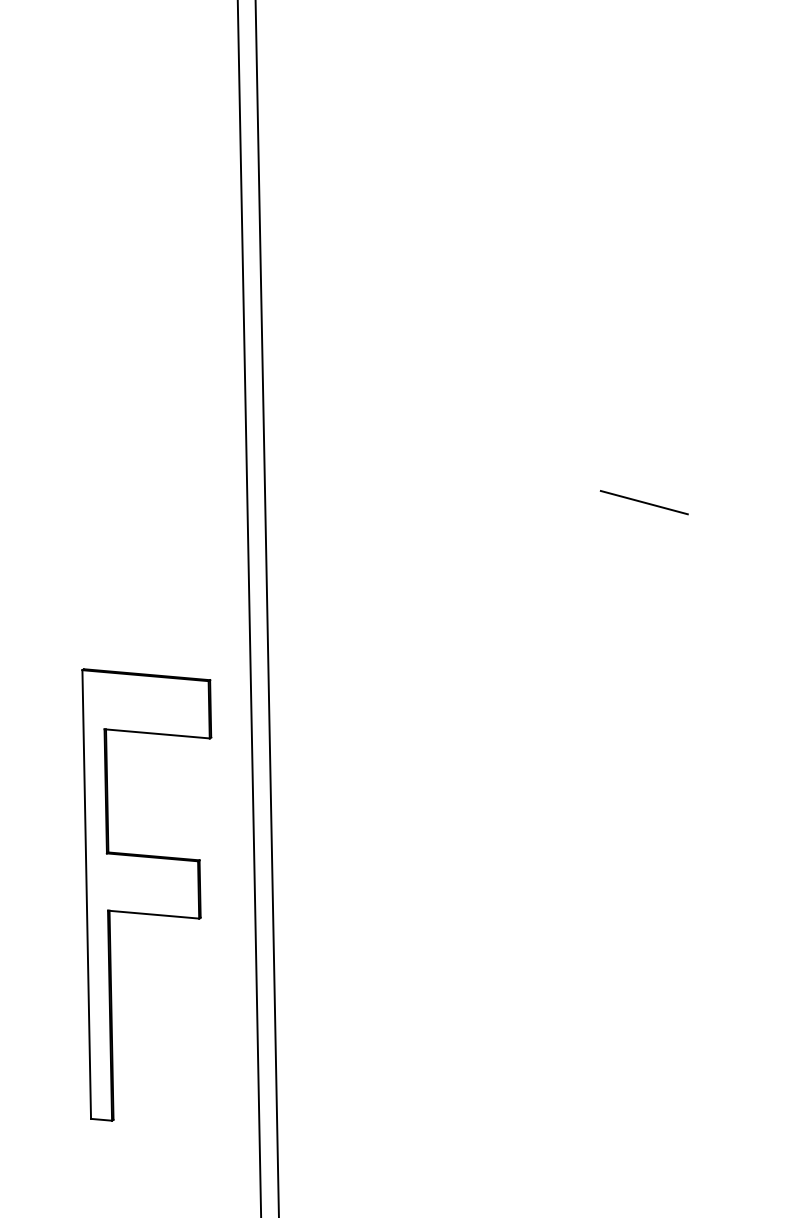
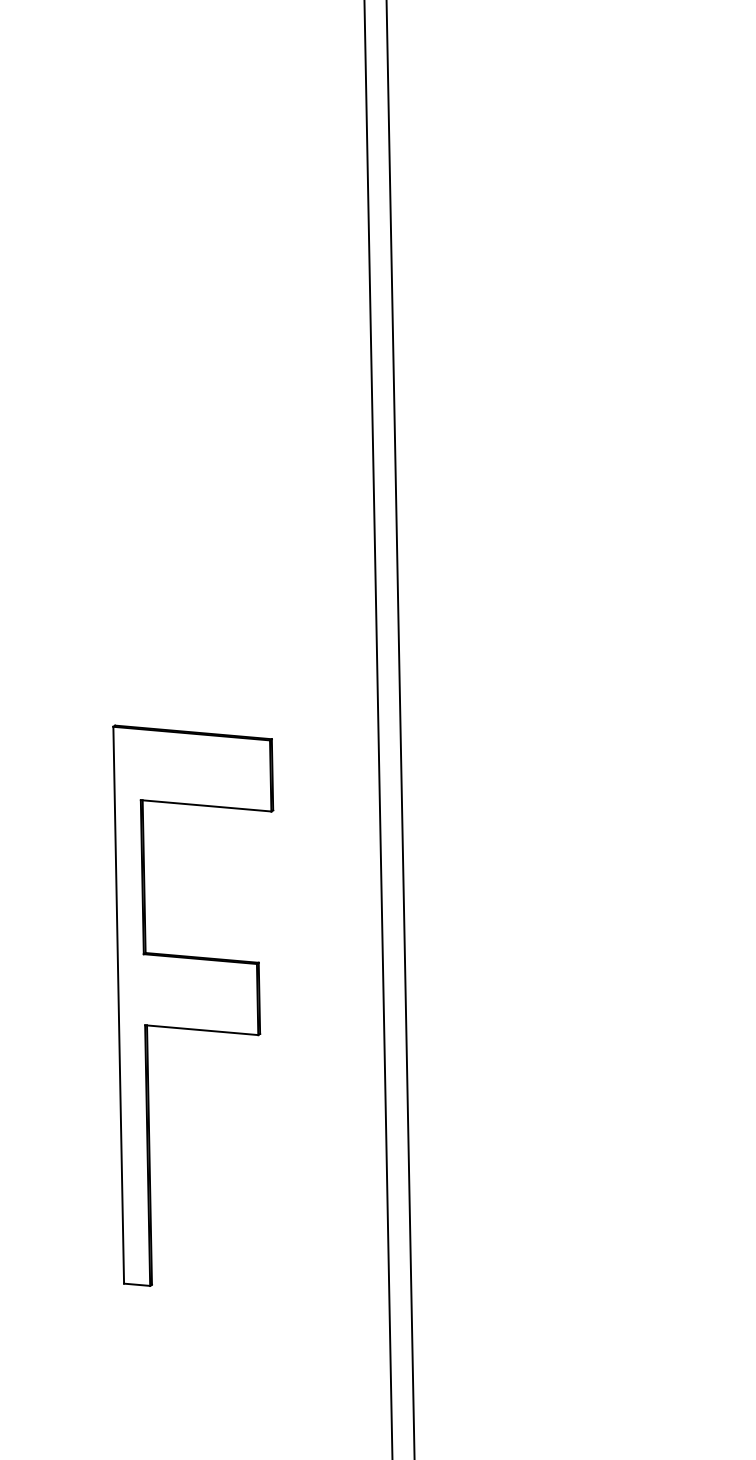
part: (146, 894) -> (192, 1005), moved

